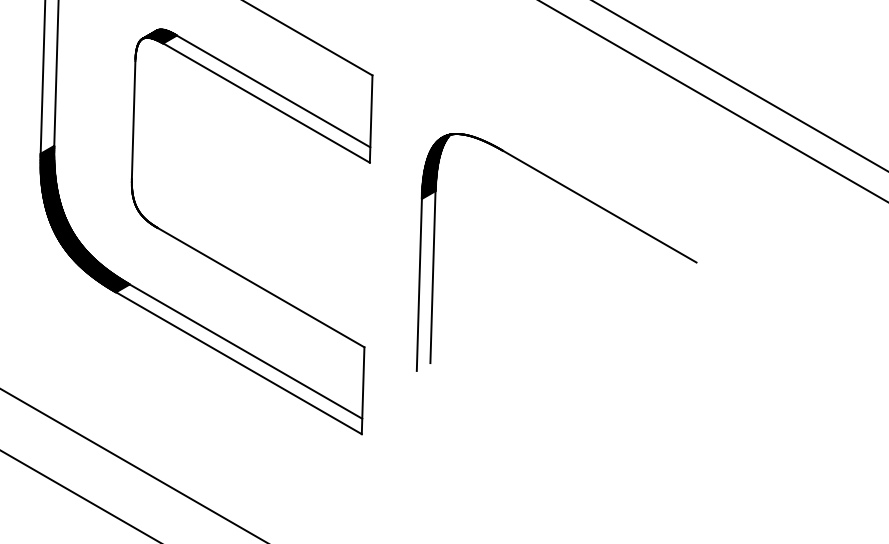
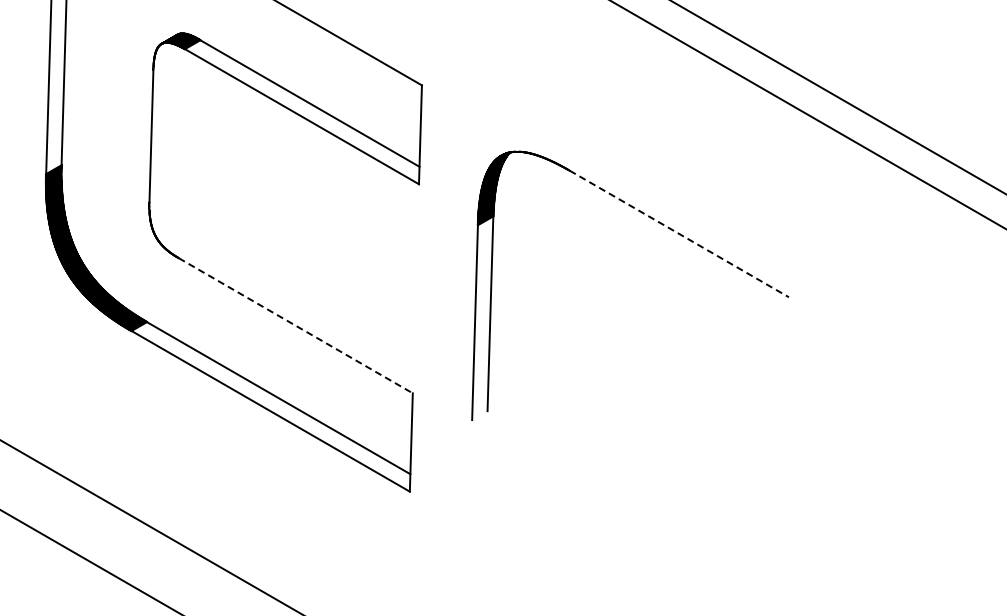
line: (599, 206) -> (679, 233), solid -> dashed
line: (261, 287) -> (296, 325), solid -> dashed

